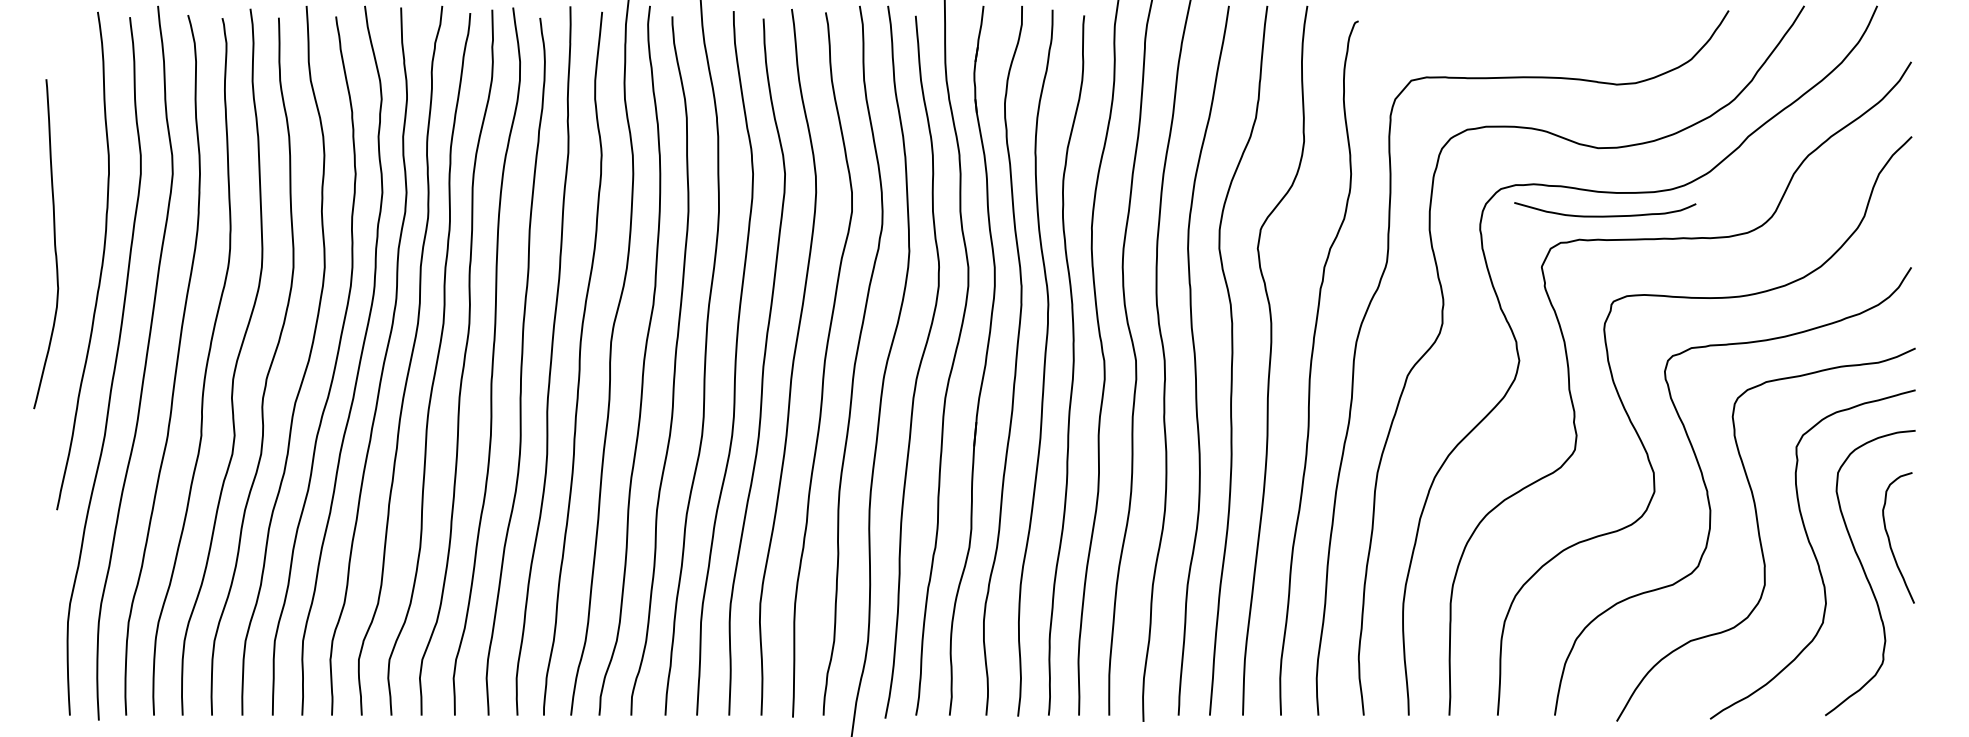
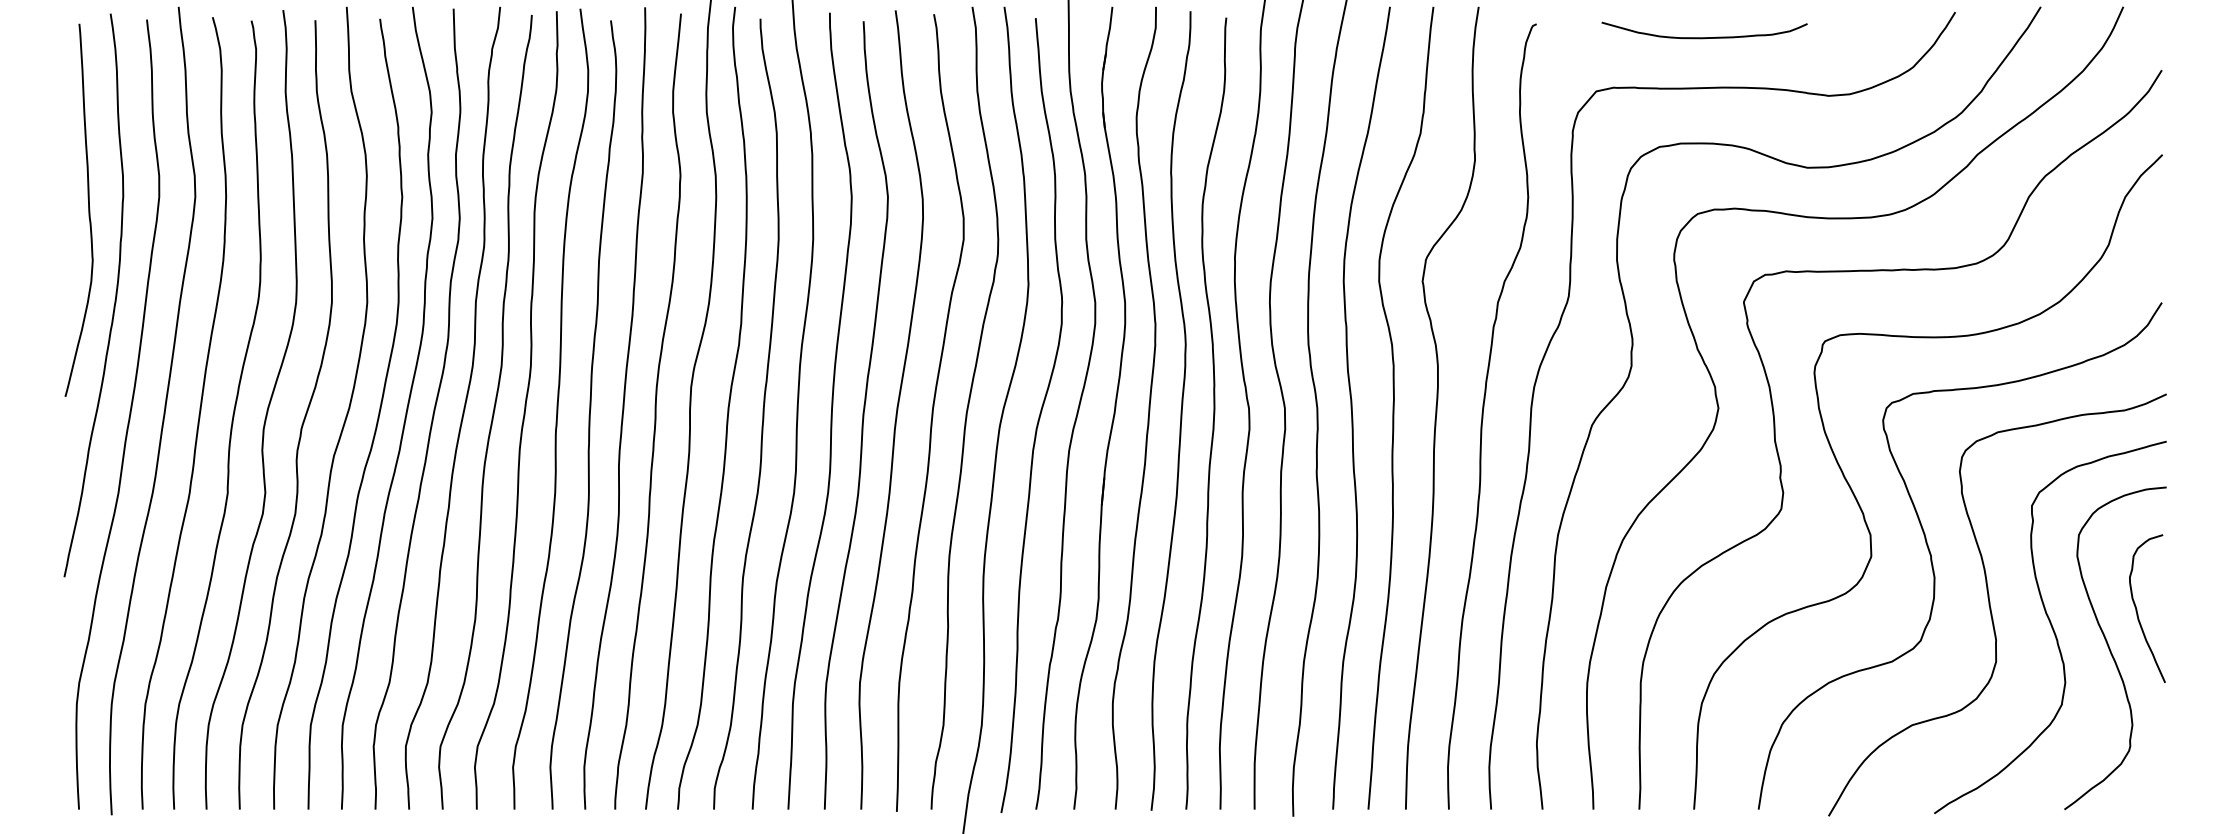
curve: (1605, 215) -> (1704, 37), moved
curve: (54, 243) -> (88, 209), moved

